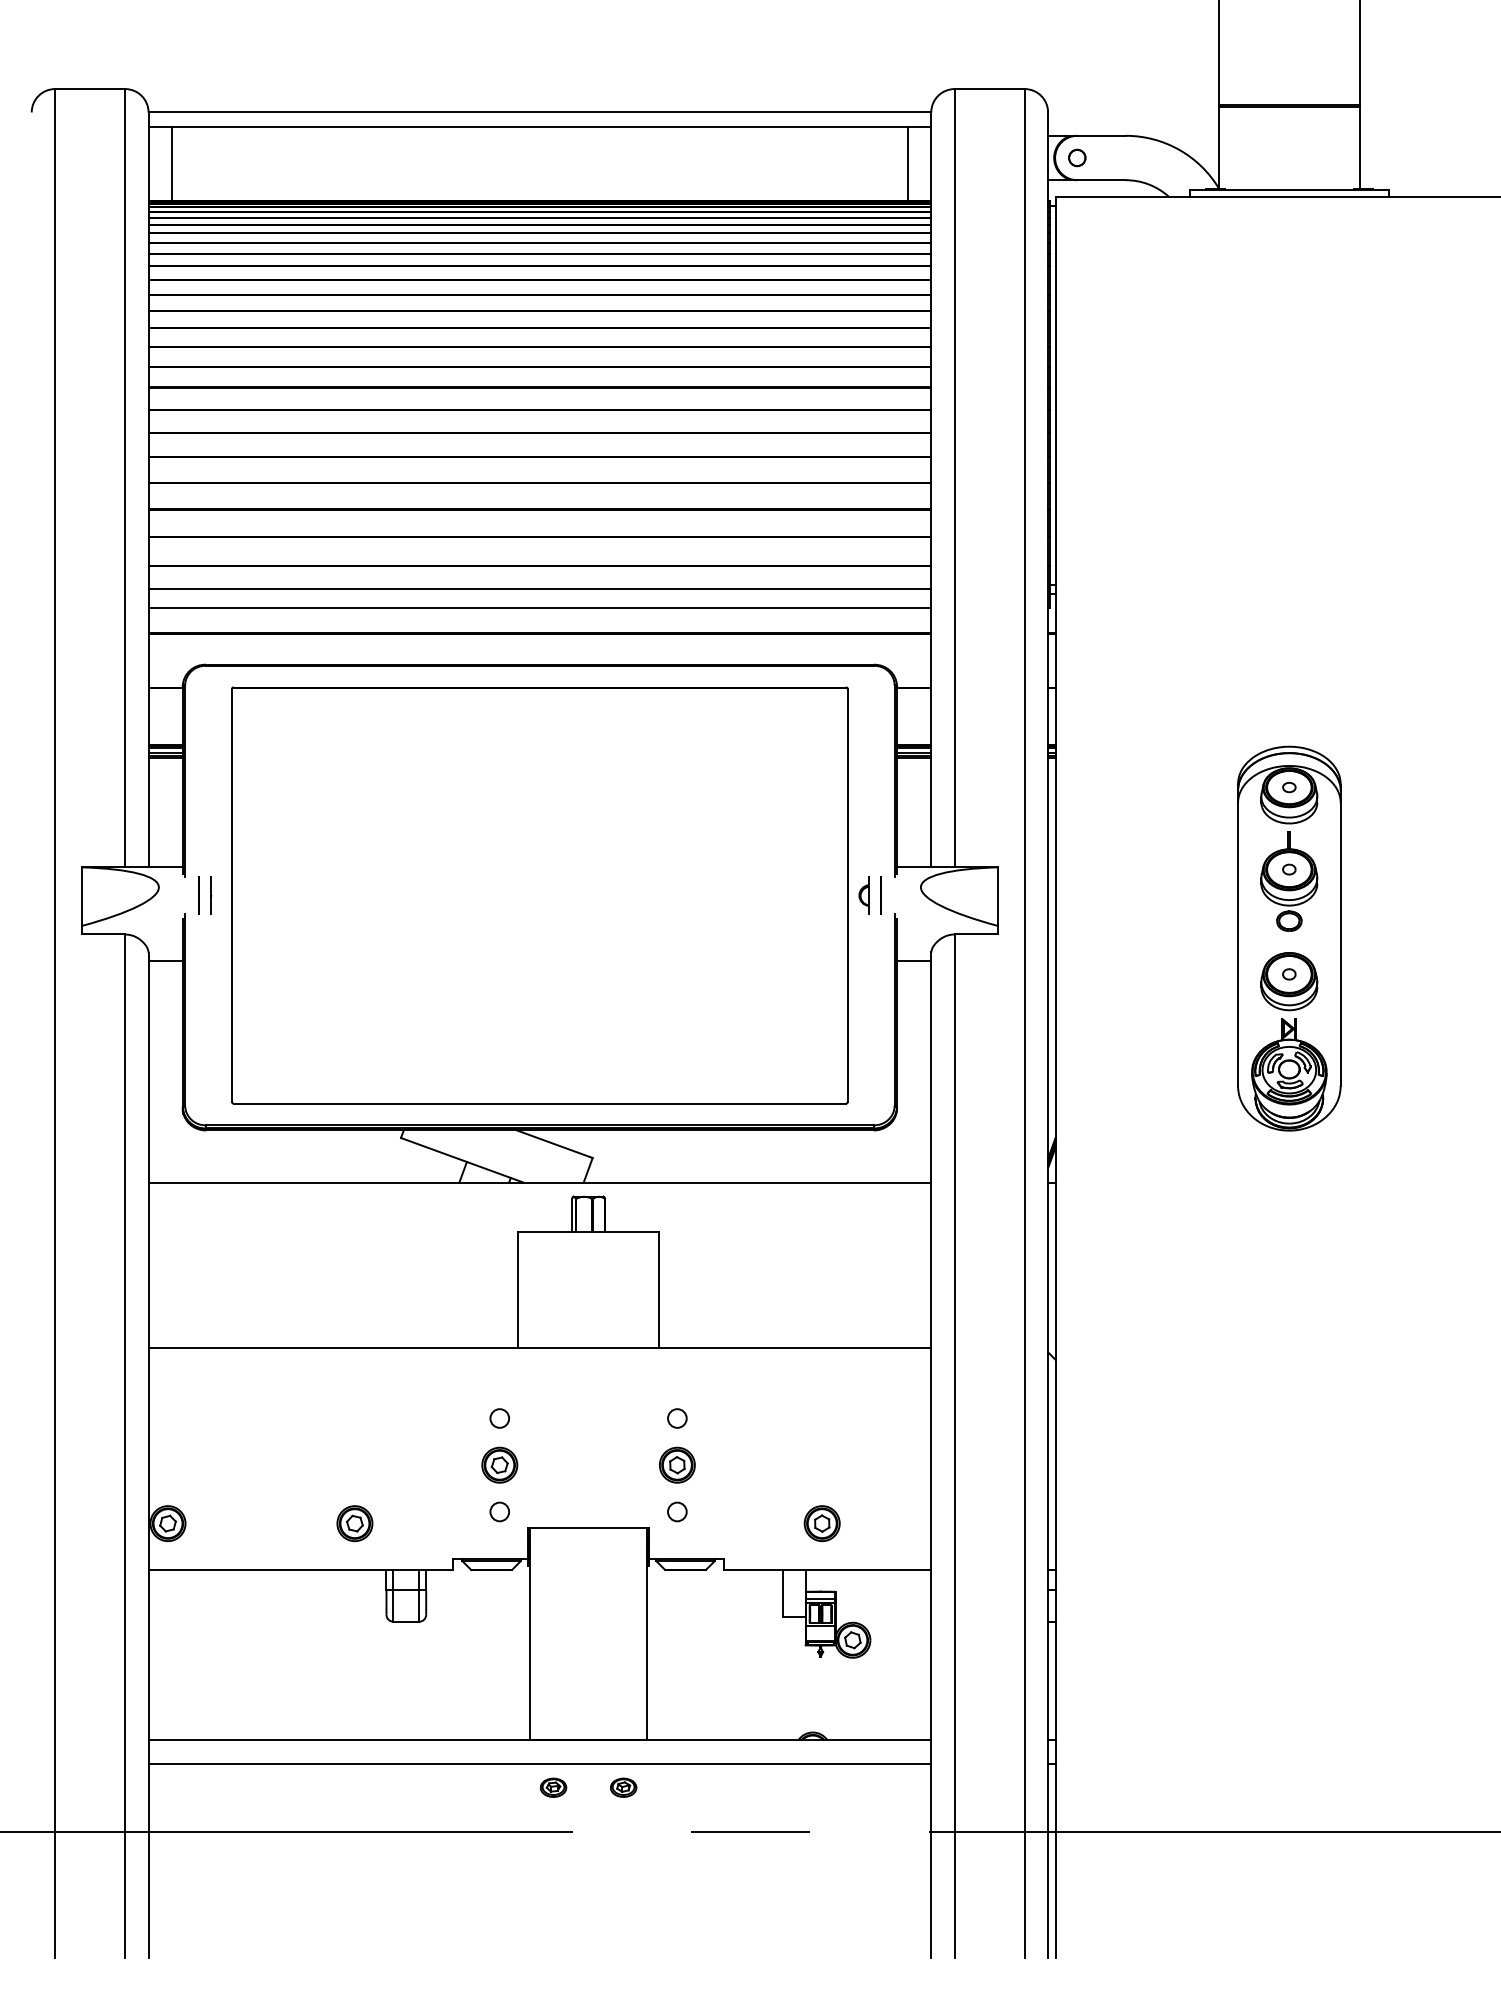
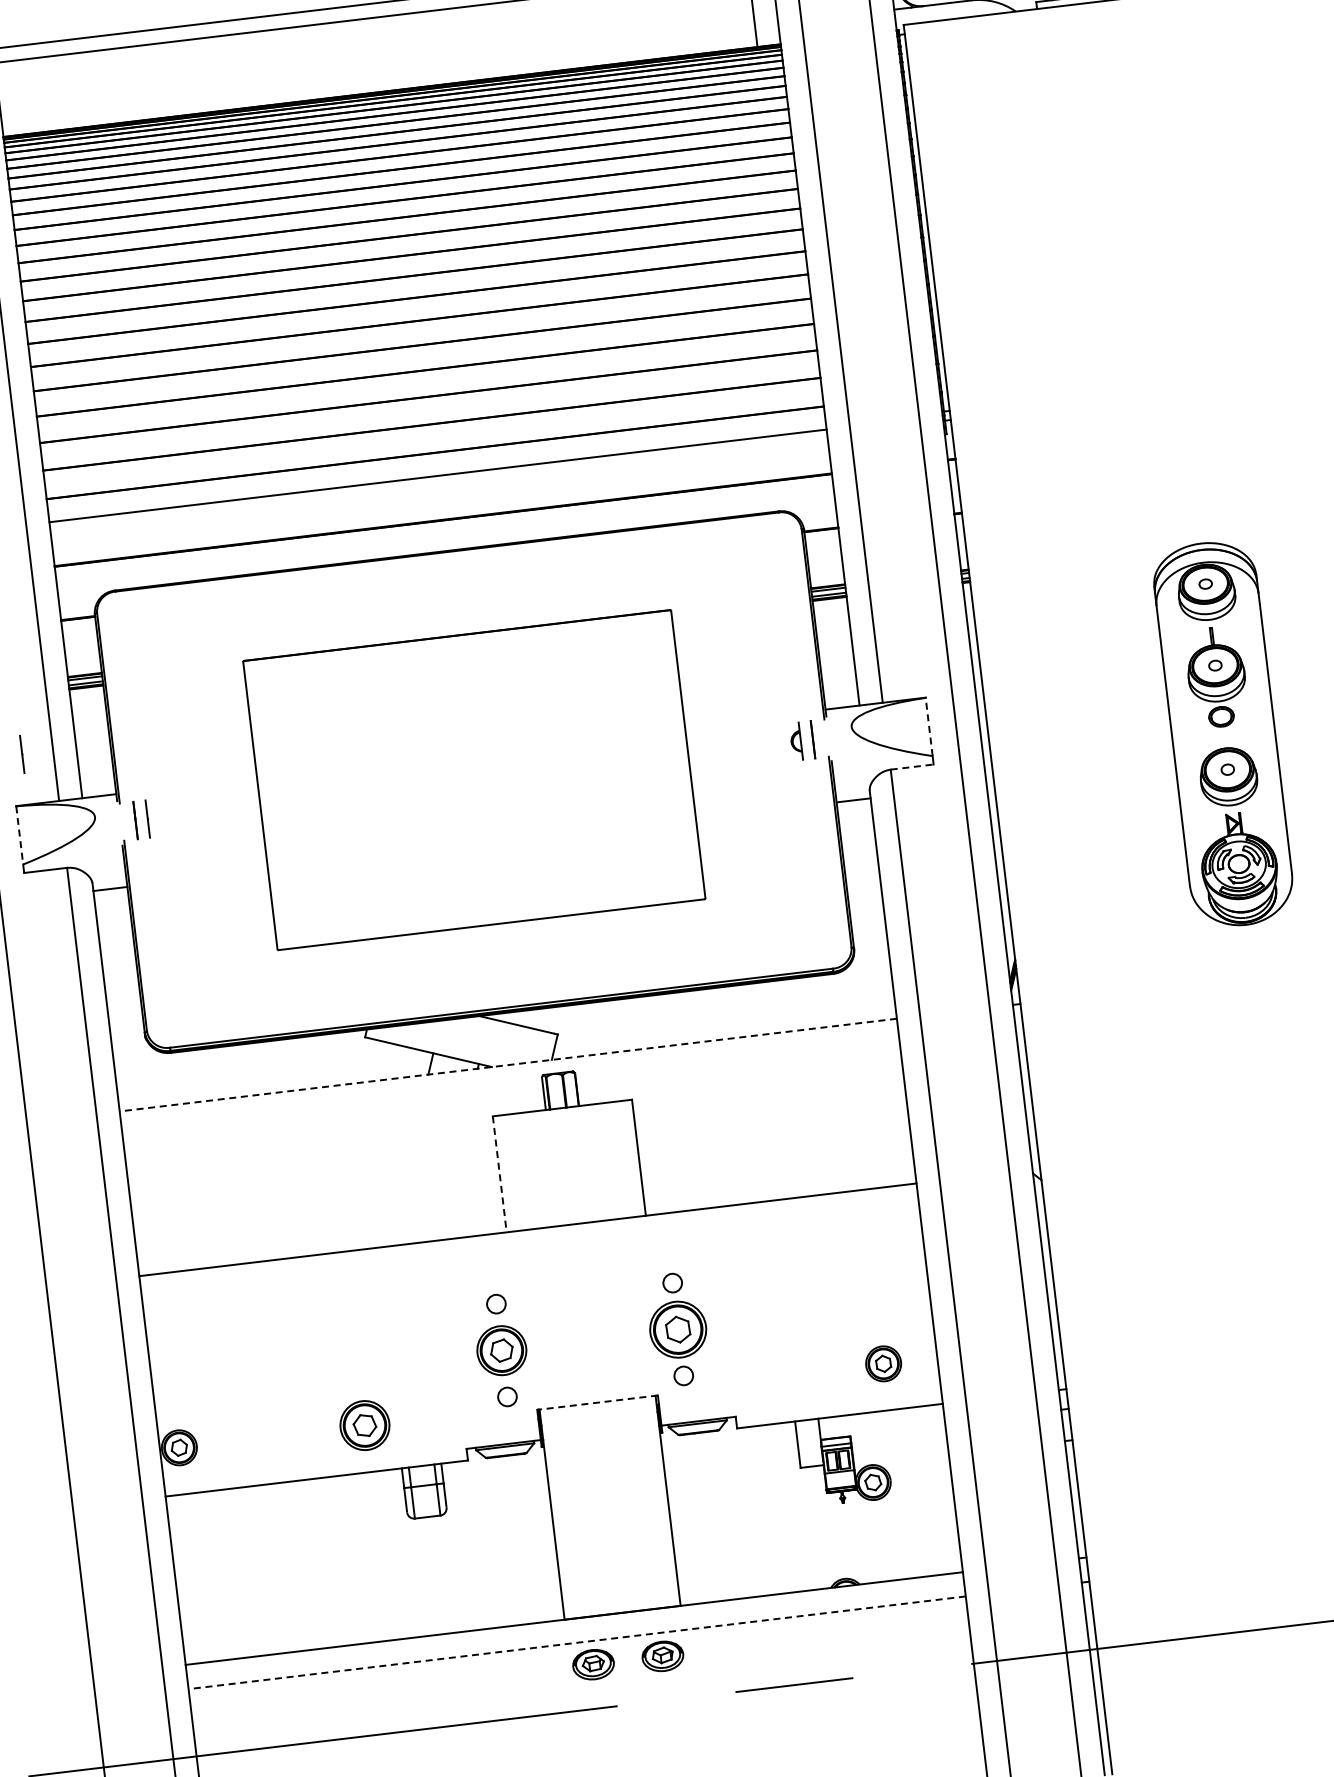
line: (171, 163) -> (21, 96), removed
line: (539, 607) -> (439, 494), removed
line: (94, 816) -> (22, 754), added
part: (539, 895) -> (473, 780), size x0.7
line: (997, 896) -> (928, 726), solid -> dashed
line: (81, 897) -> (19, 836), solid -> dashed
line: (976, 934) -> (912, 767), solid -> dashed
line: (539, 1182) -> (507, 1065), solid -> dashed
line: (518, 1290) -> (499, 1174), solid -> dashed
part: (499, 1464) -> (501, 1349), size x1.4
part: (677, 1464) -> (678, 1328), size x1.6
part: (354, 1523) -> (364, 1425), size x1.4
part: (821, 1523) -> (882, 1363), moved
line: (588, 1528) -> (597, 1402), solid -> dashed
line: (539, 1764) -> (576, 1643), solid -> dashed
part: (553, 1787) -> (593, 1664), size x1.6
part: (623, 1787) -> (662, 1655), size x1.6

